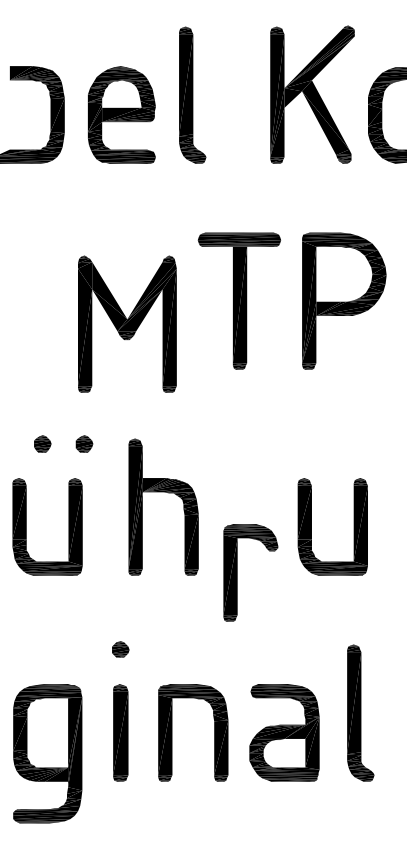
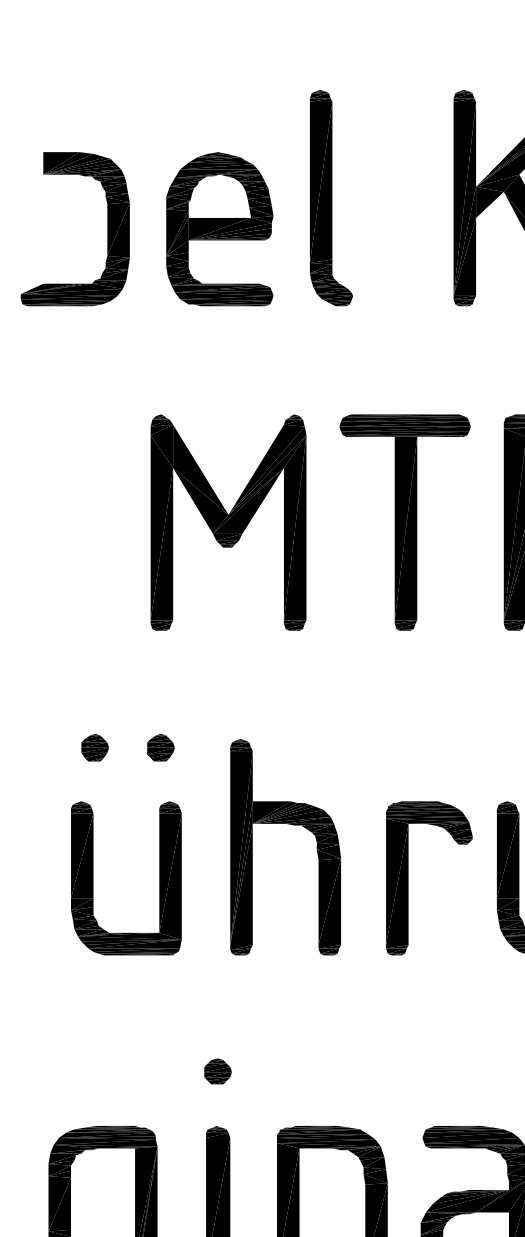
part: (127, 323) -> (228, 521), moved
part: (26, 526) -> (93, 877), moved
part: (237, 572) -> (408, 877), moved

